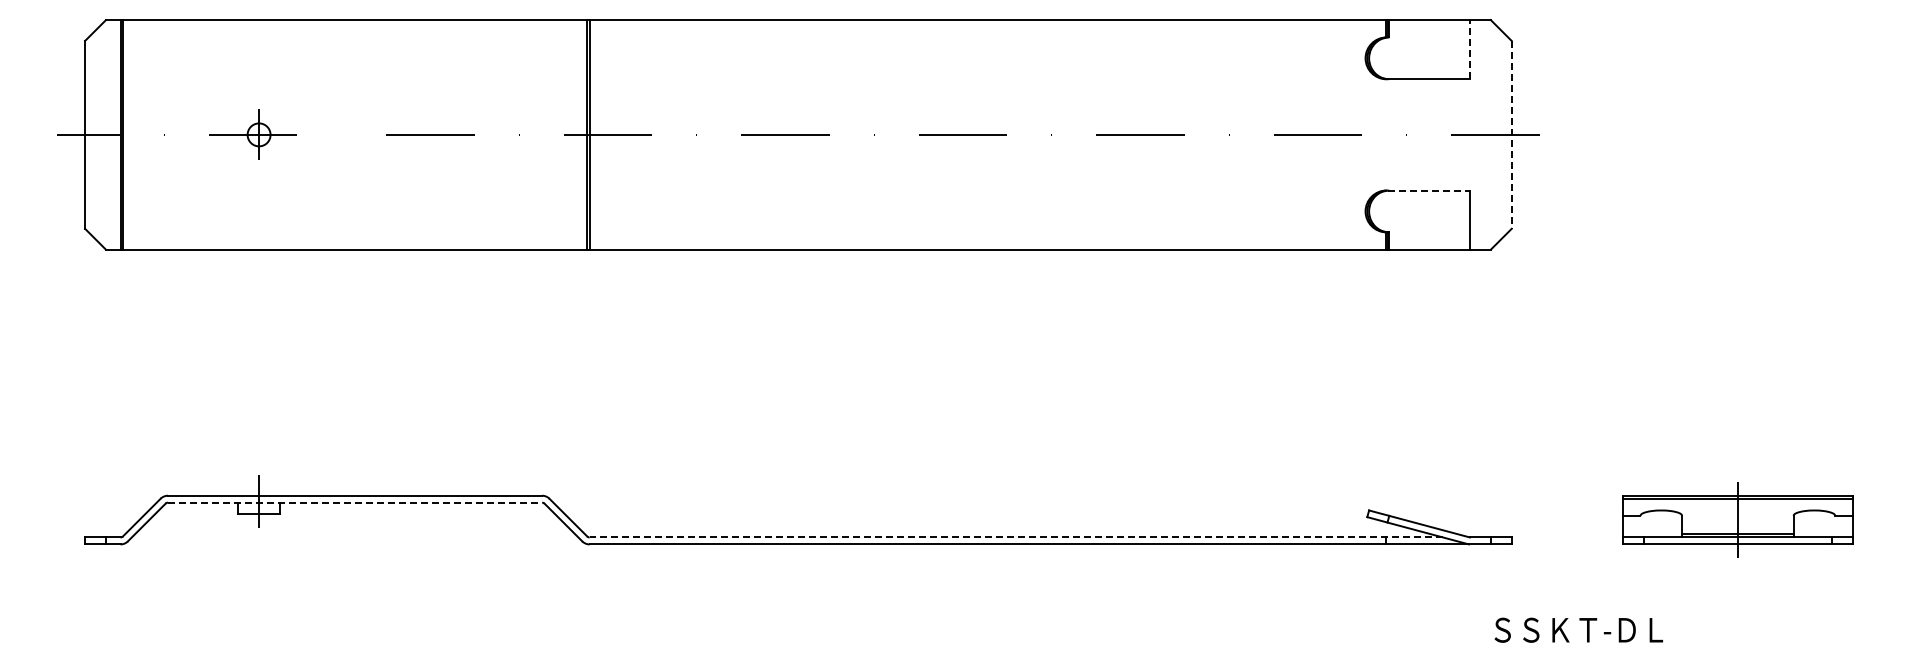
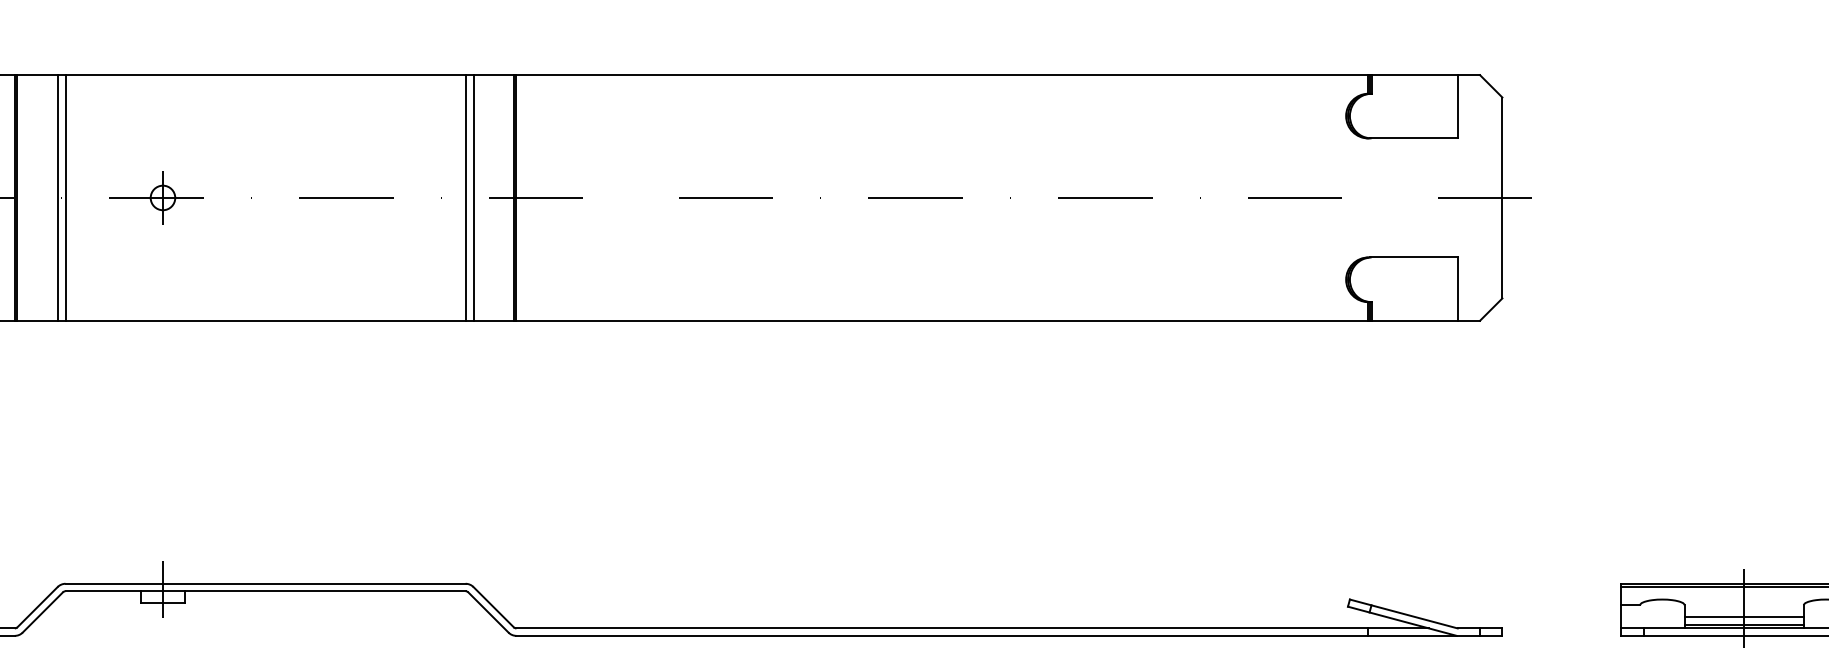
line: (1469, 49) -> (1457, 106), dashed -> solid
line: (160, 134) -> (57, 197), added
line: (168, 134) -> (66, 197), added
line: (542, 134) -> (466, 197), added
line: (549, 134) -> (473, 197), added
line: (1511, 134) -> (1502, 197), dashed -> solid
line: (1429, 190) -> (1414, 257), dashed -> solid
line: (355, 502) -> (266, 591), dashed -> solid
line: (1737, 527) -> (1743, 617), added
line: (1016, 537) -> (972, 628), dashed -> solid

